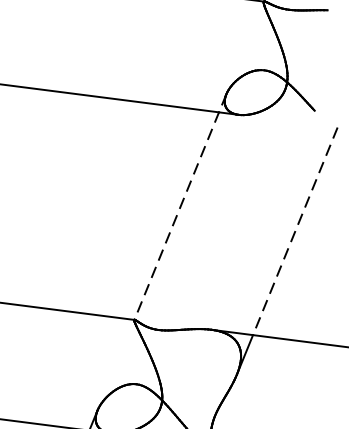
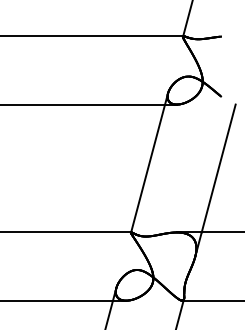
line: (180, 206) -> (149, 162), dashed -> solid
line: (294, 232) -> (218, 169), dashed -> solid

